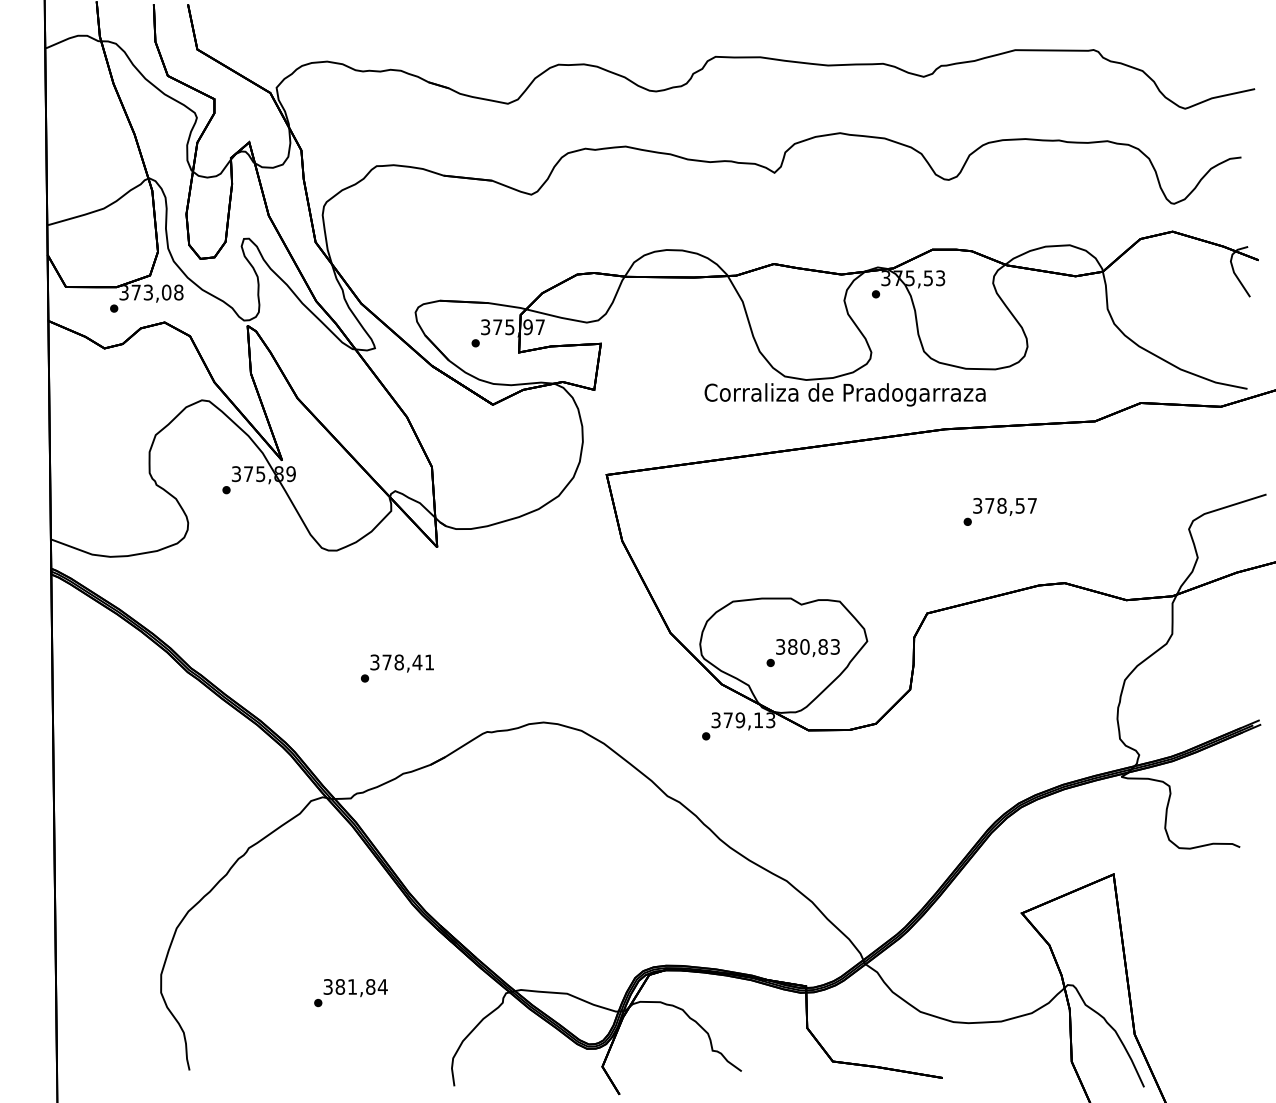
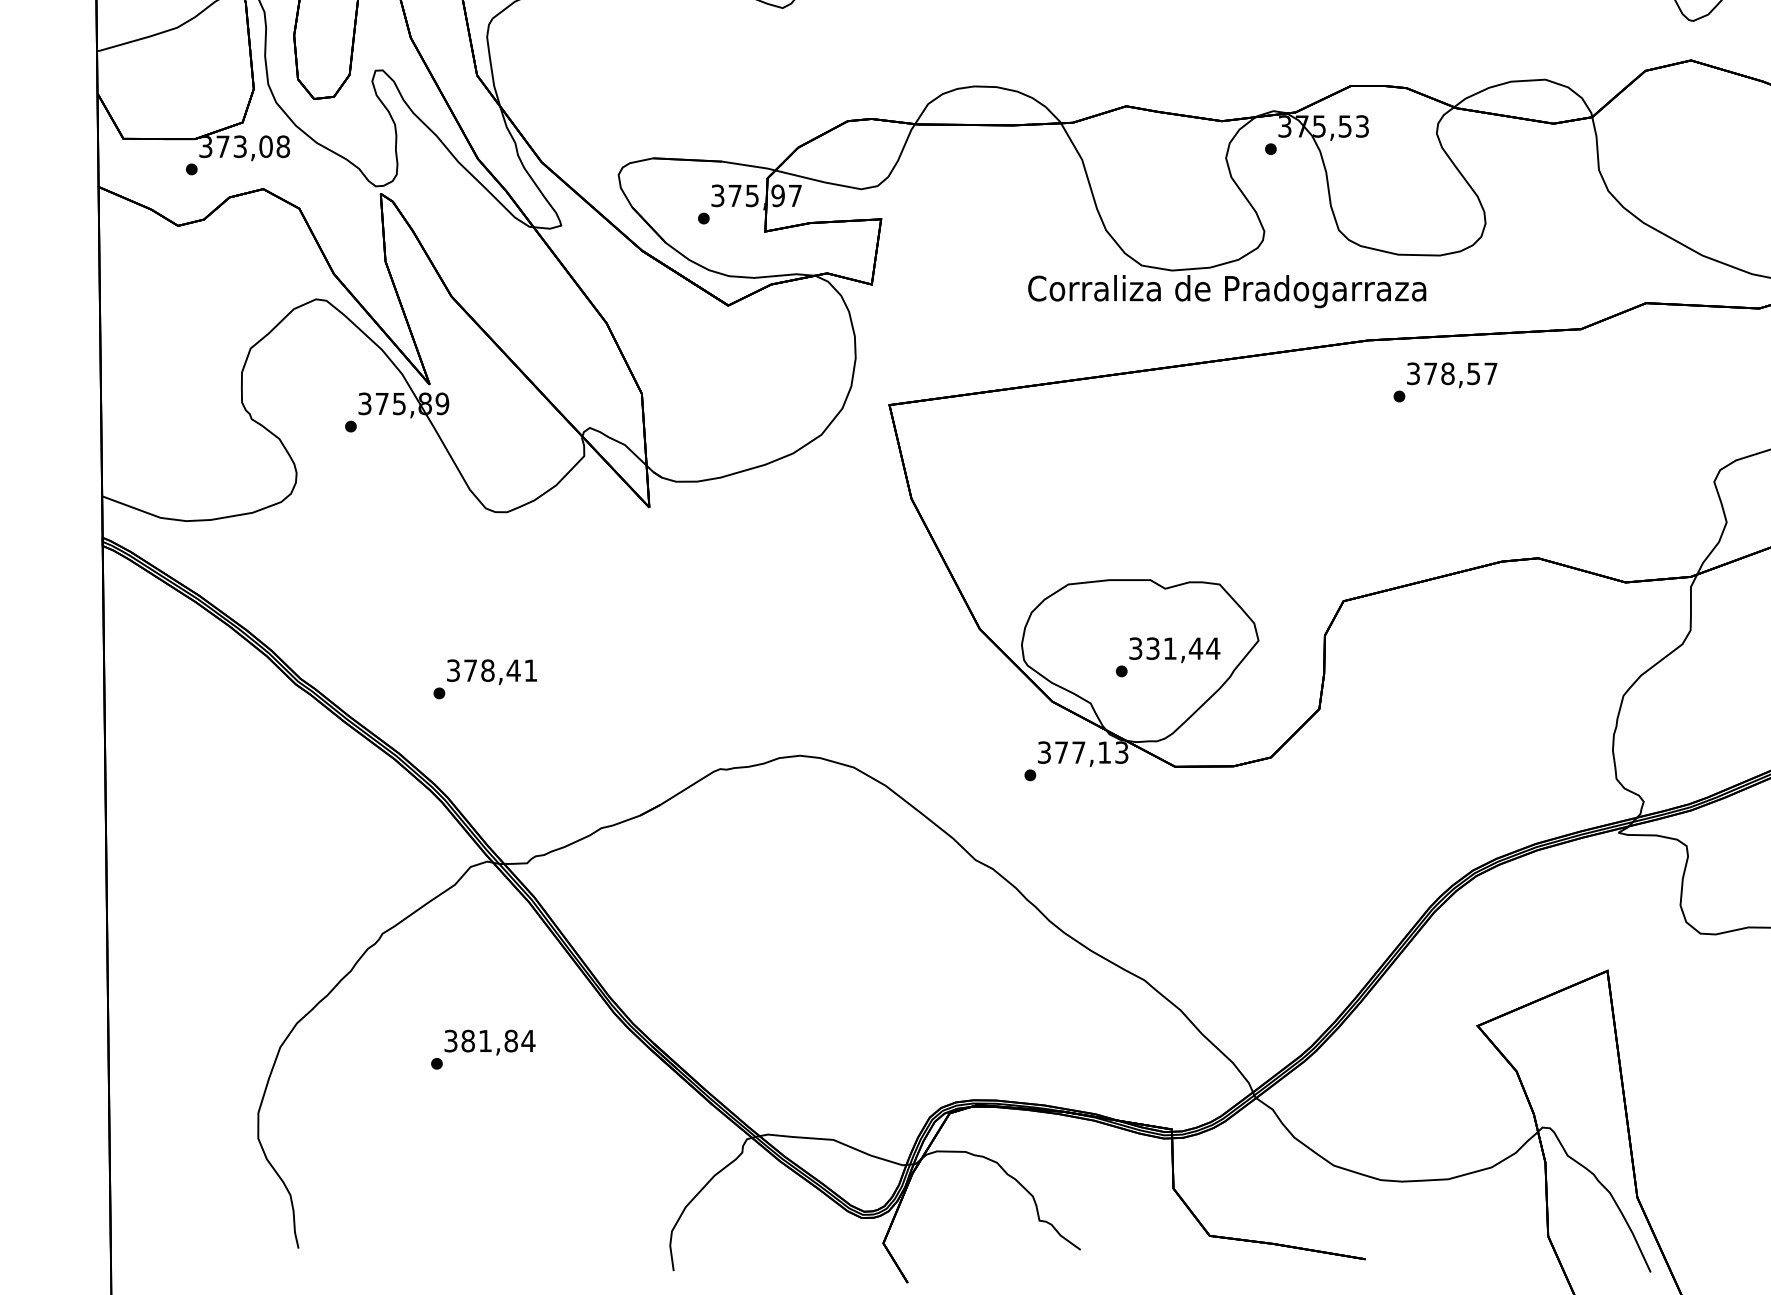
text: (999, 511) -> (1444, 381), moved
text: (814, 646) -> (1183, 648), 380,83 -> 331,44
text: (397, 668) -> (485, 679), moved
text: (740, 720) -> (1078, 752), 379,13 -> 377,13
text: (350, 993) -> (482, 1050), moved

